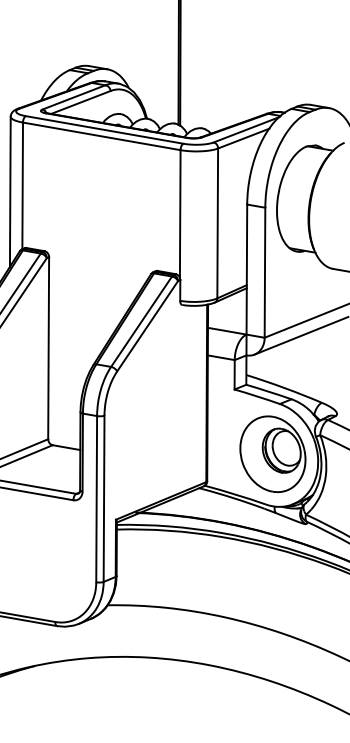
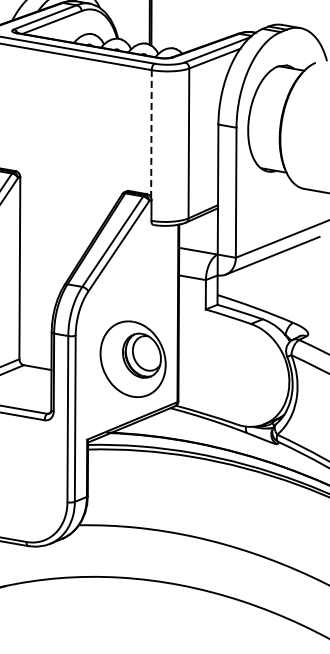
line: (180, 214) -> (151, 134), solid -> dashed
part: (272, 453) -> (132, 358), moved

